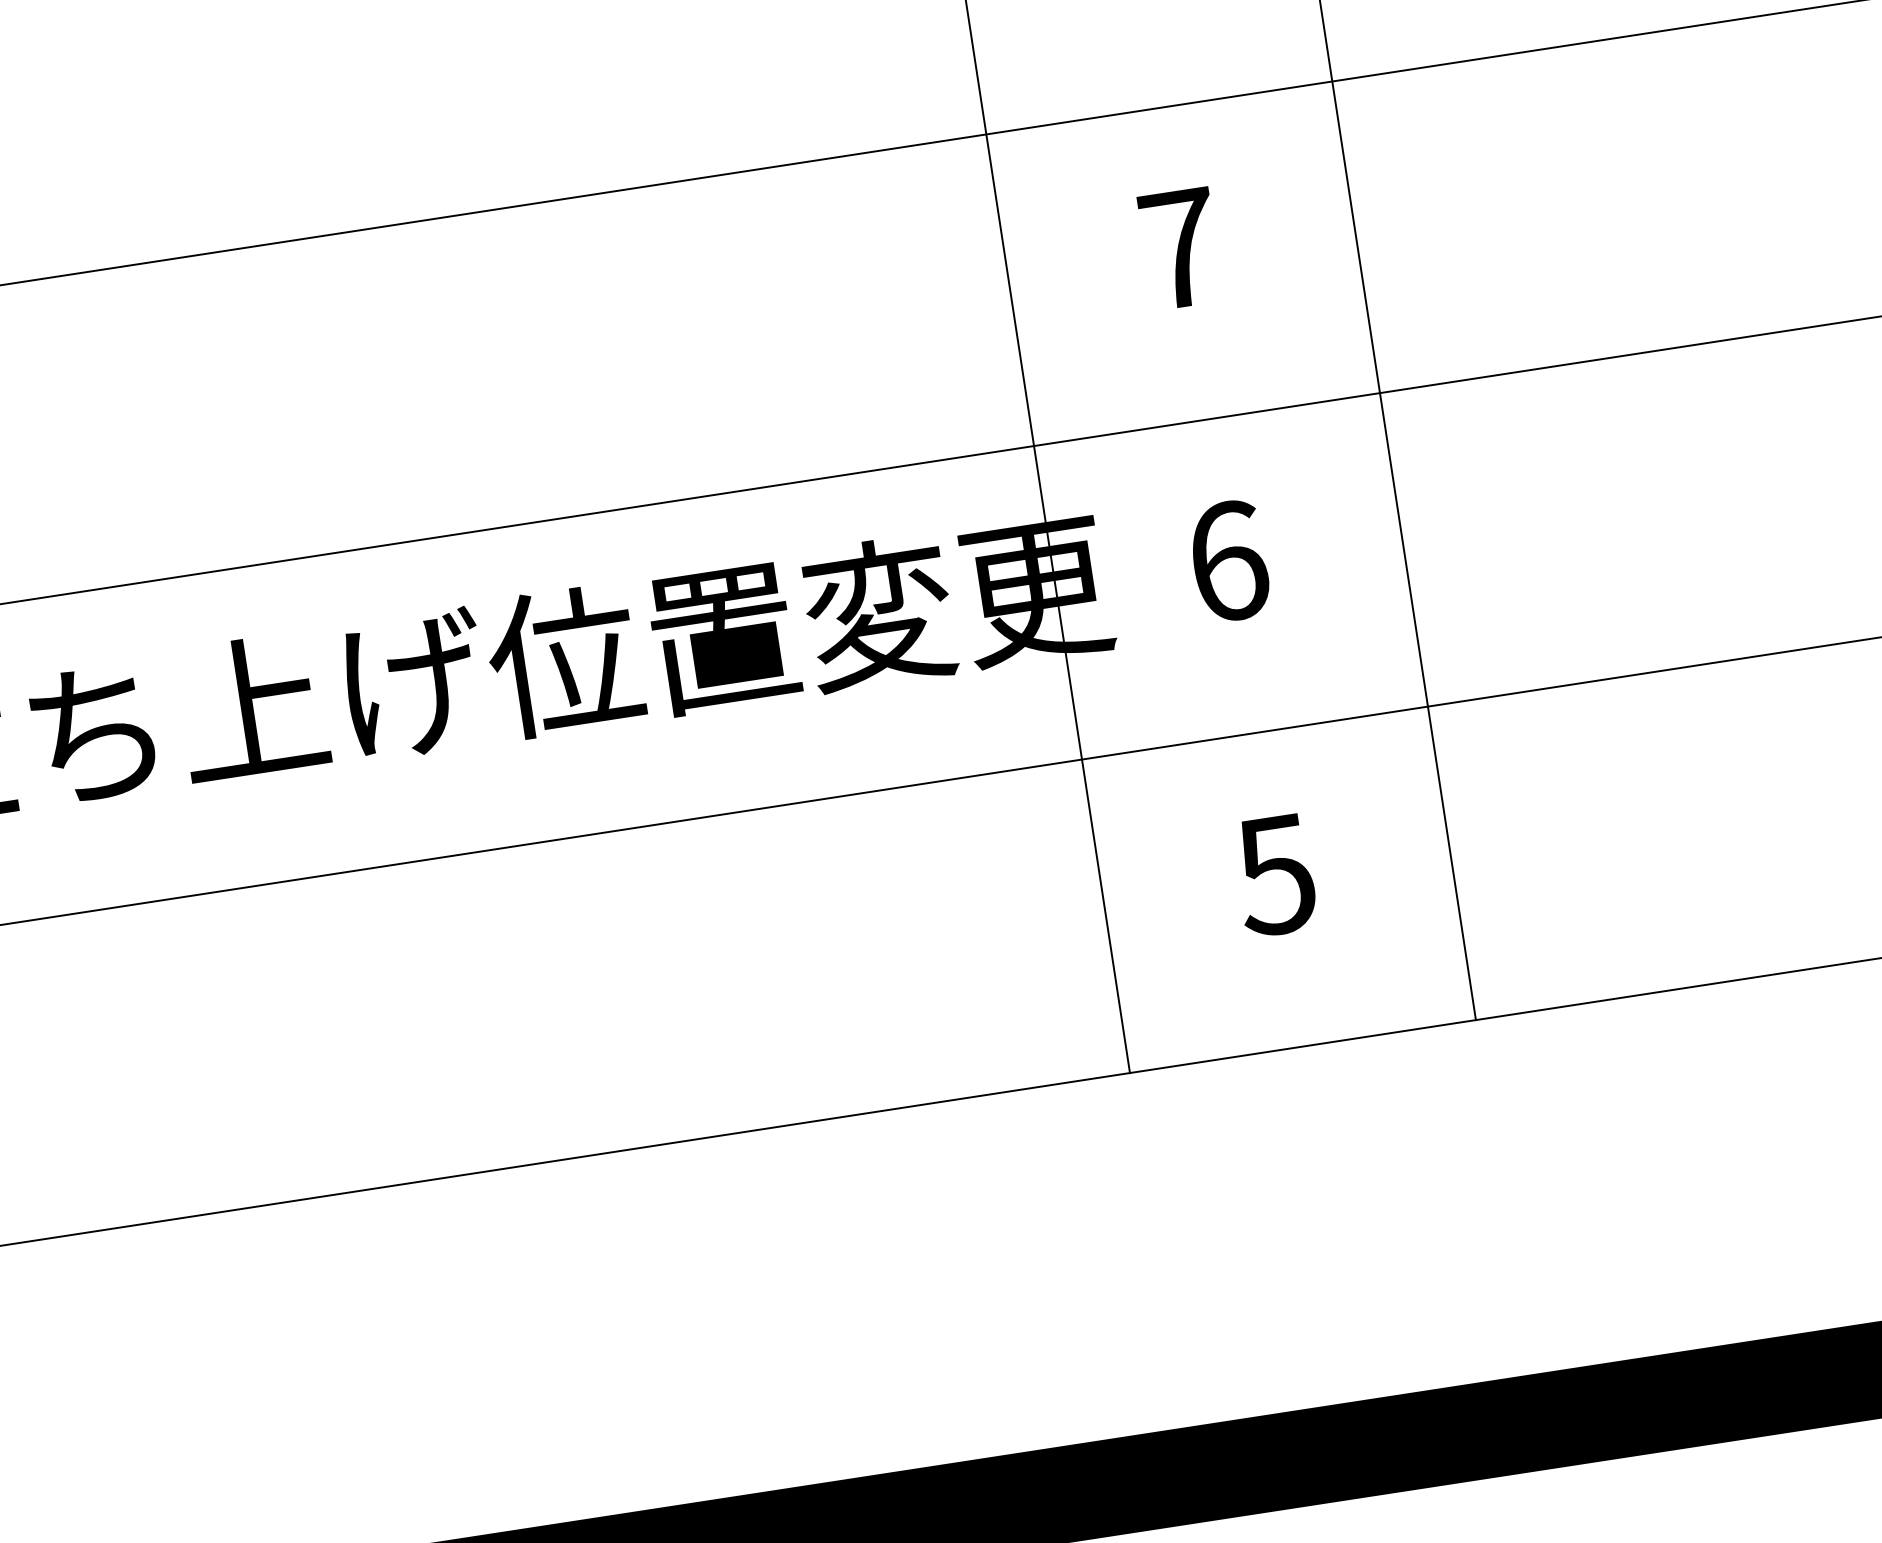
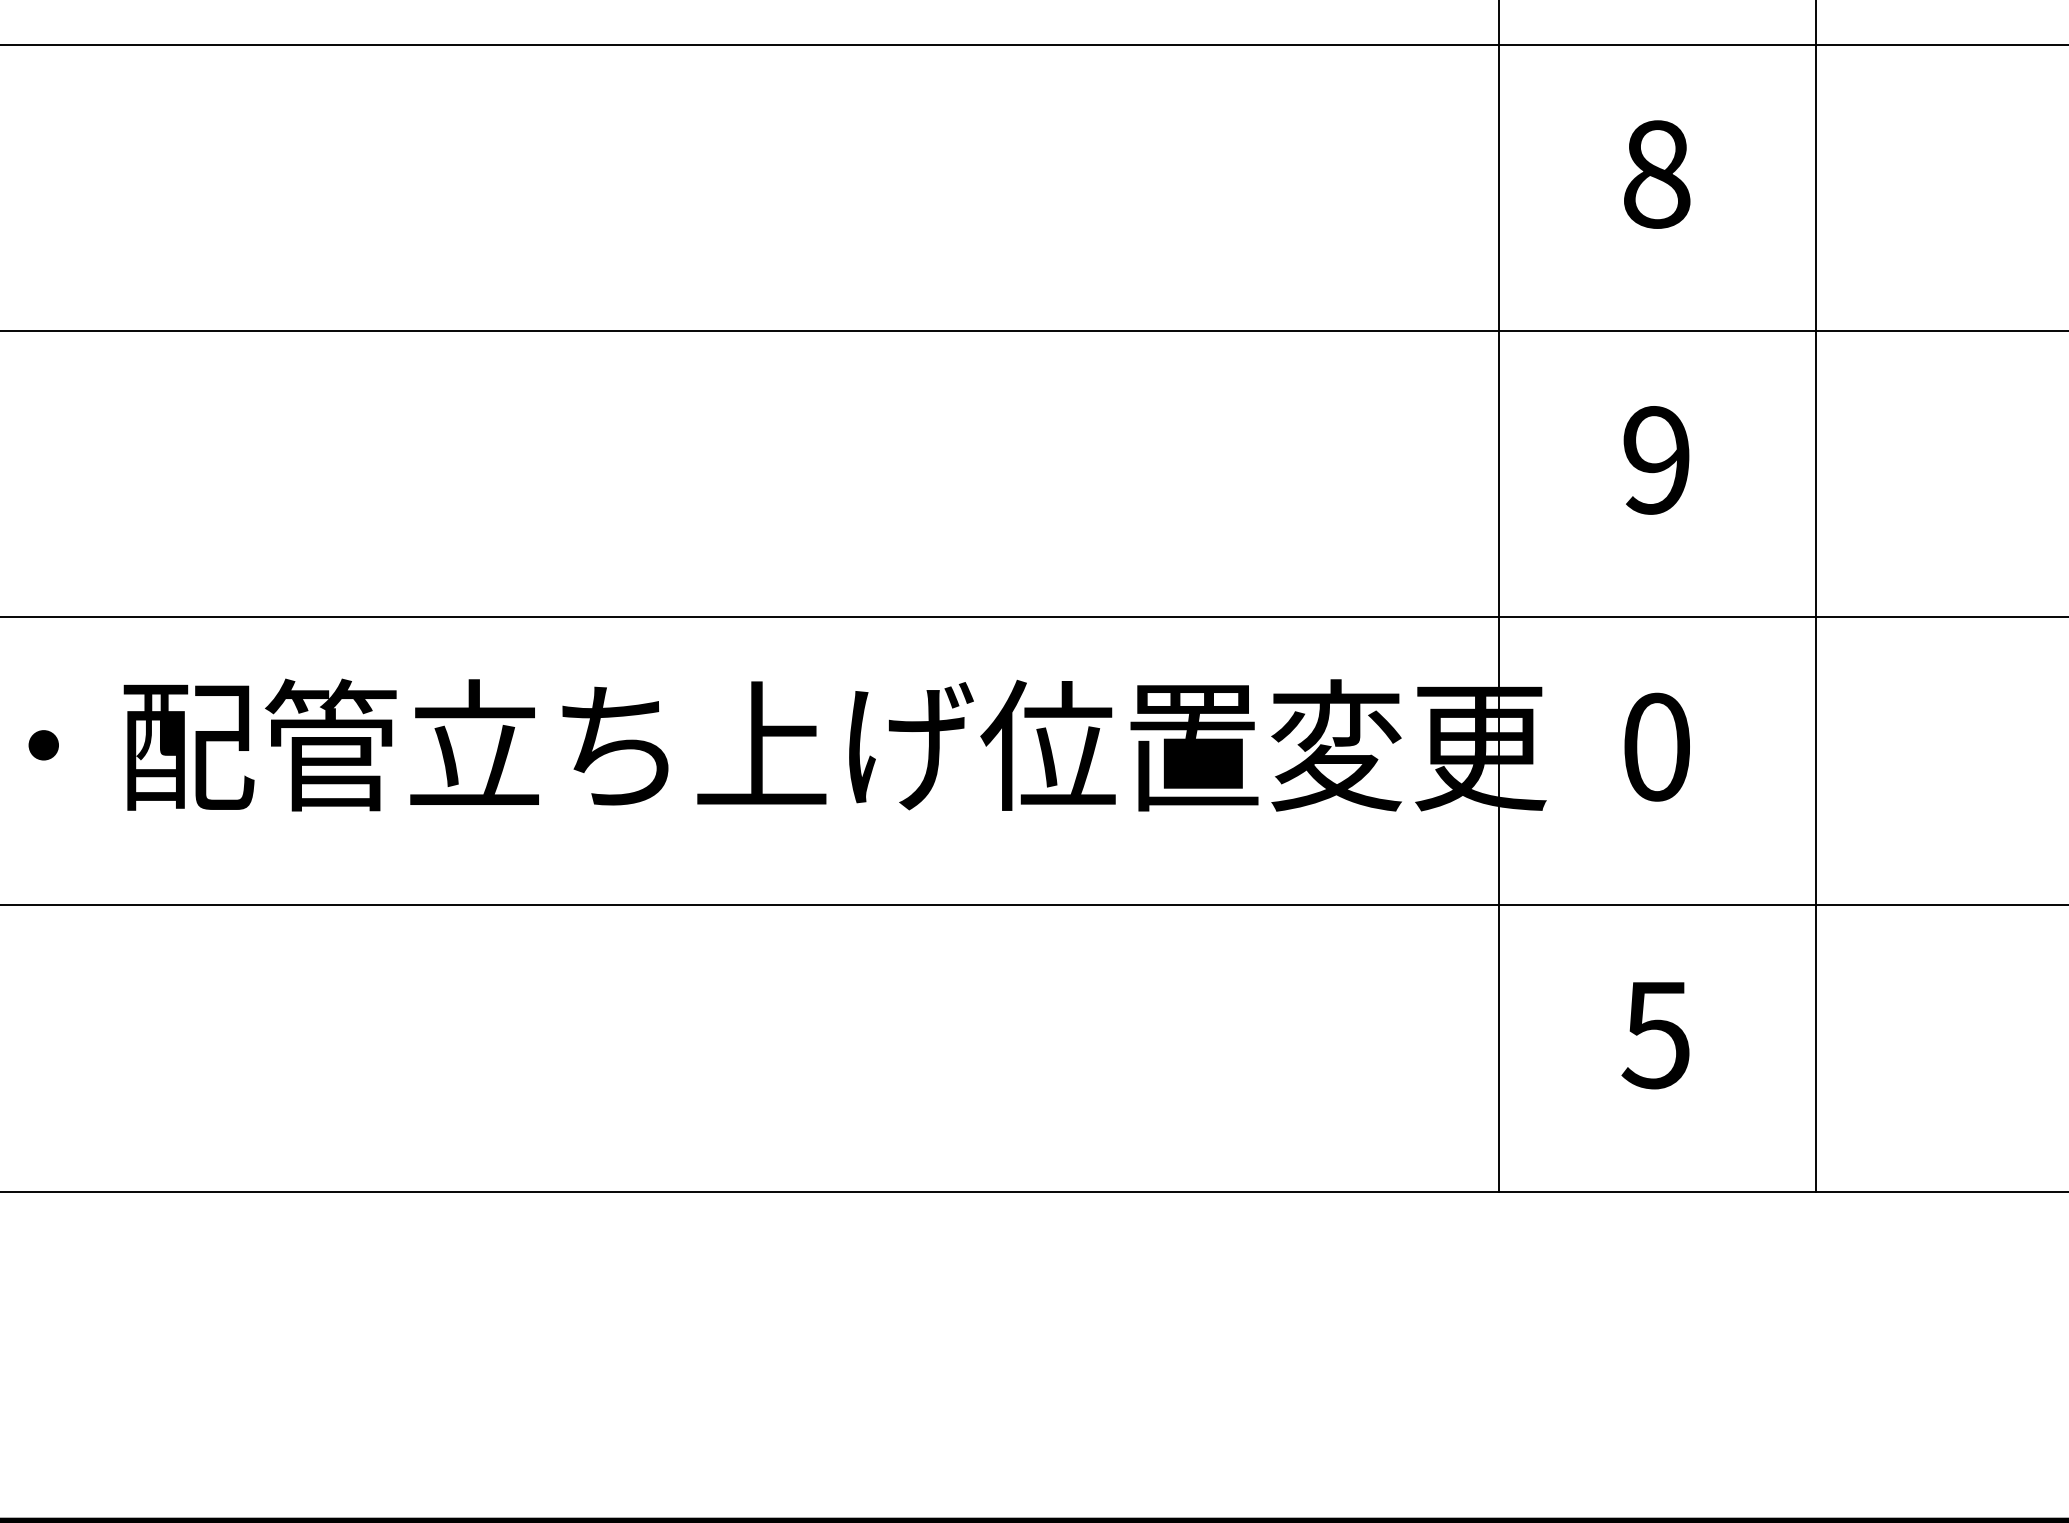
text: (1180, 249) -> (1656, 460), 7 -> 9
text: (1228, 560) -> (1657, 746), 6 -> 0

